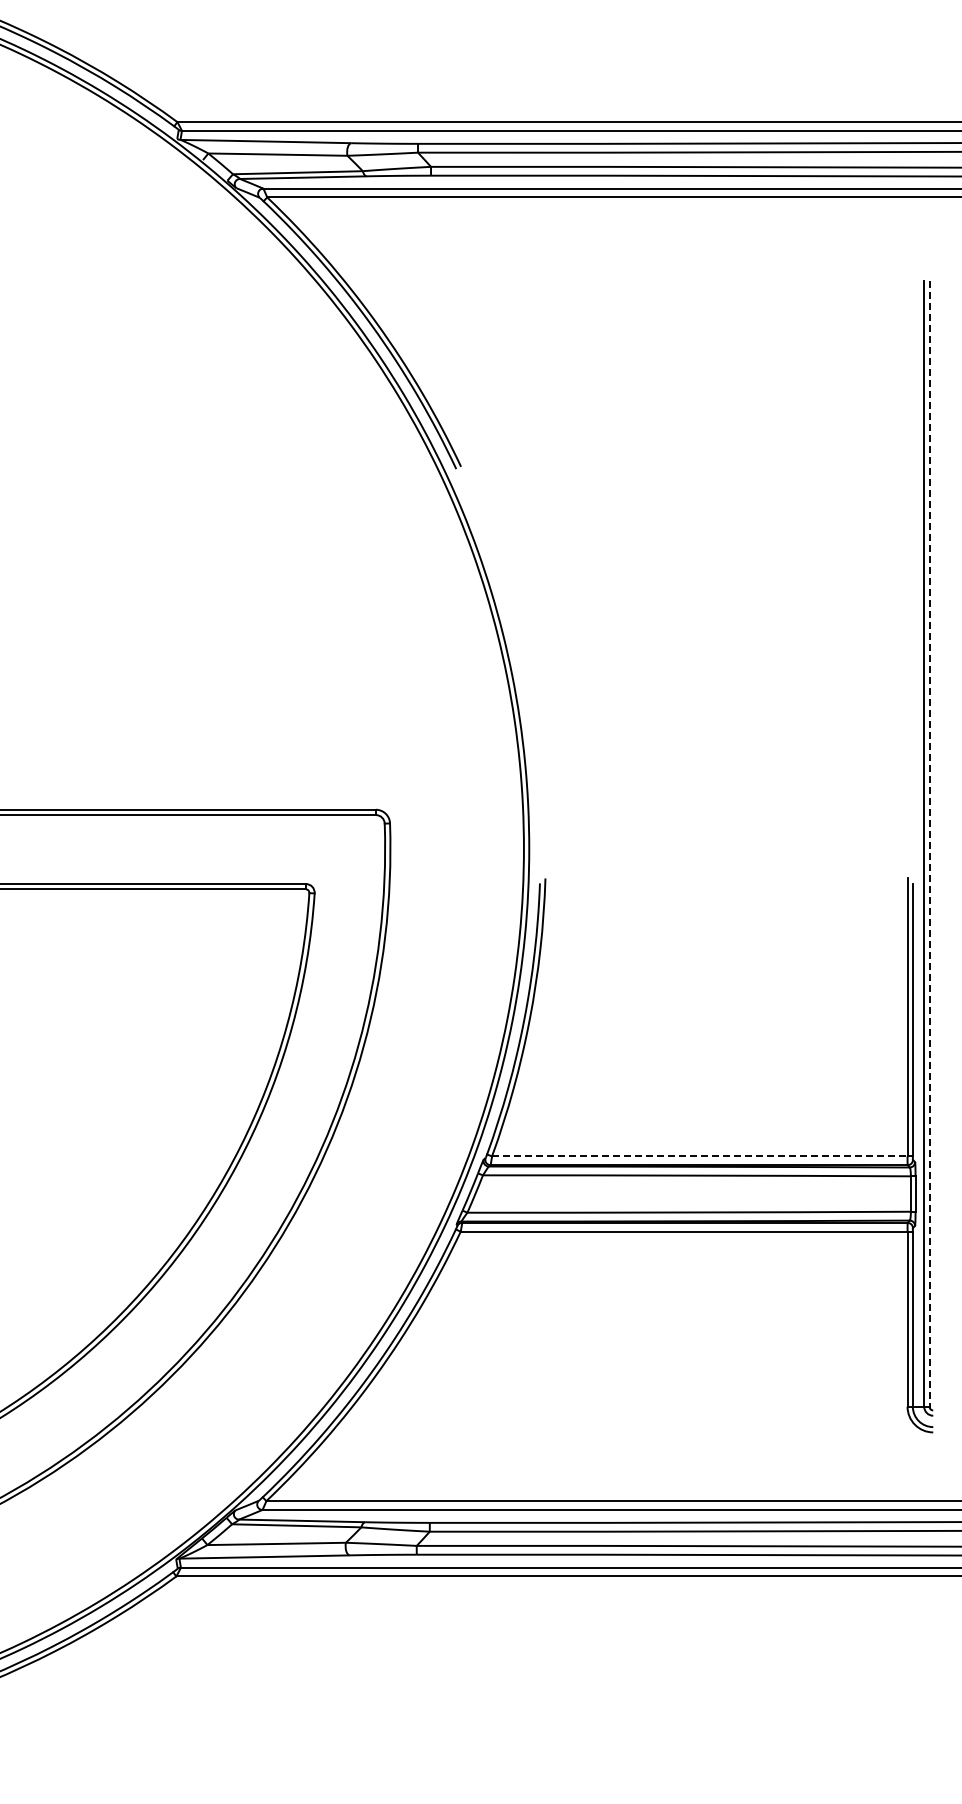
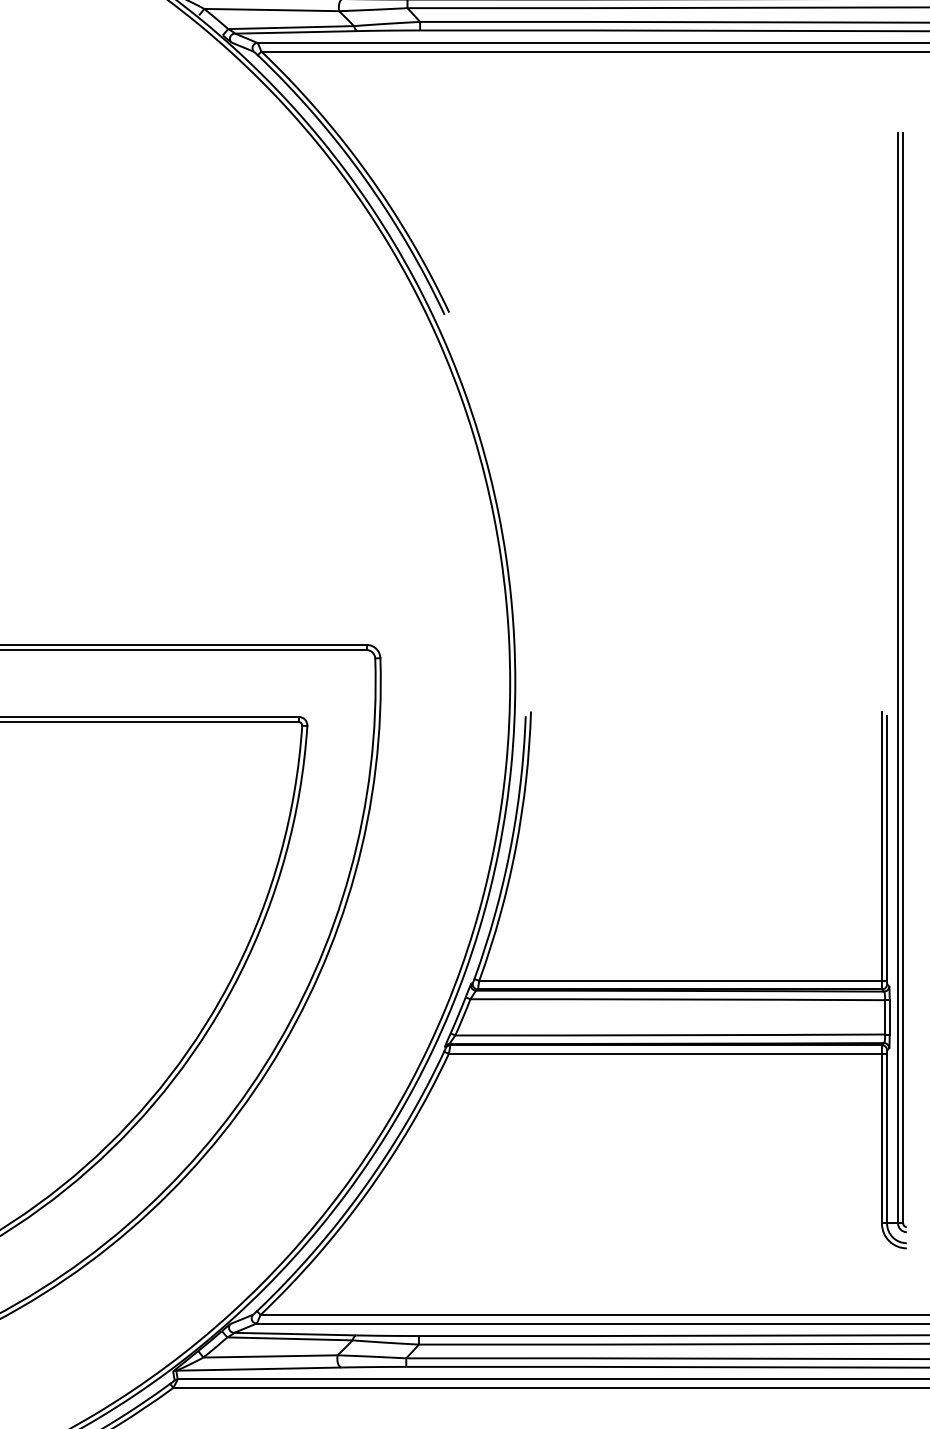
line: (929, 844) -> (903, 678), dashed -> solid
line: (699, 1156) -> (680, 980), dashed -> solid

